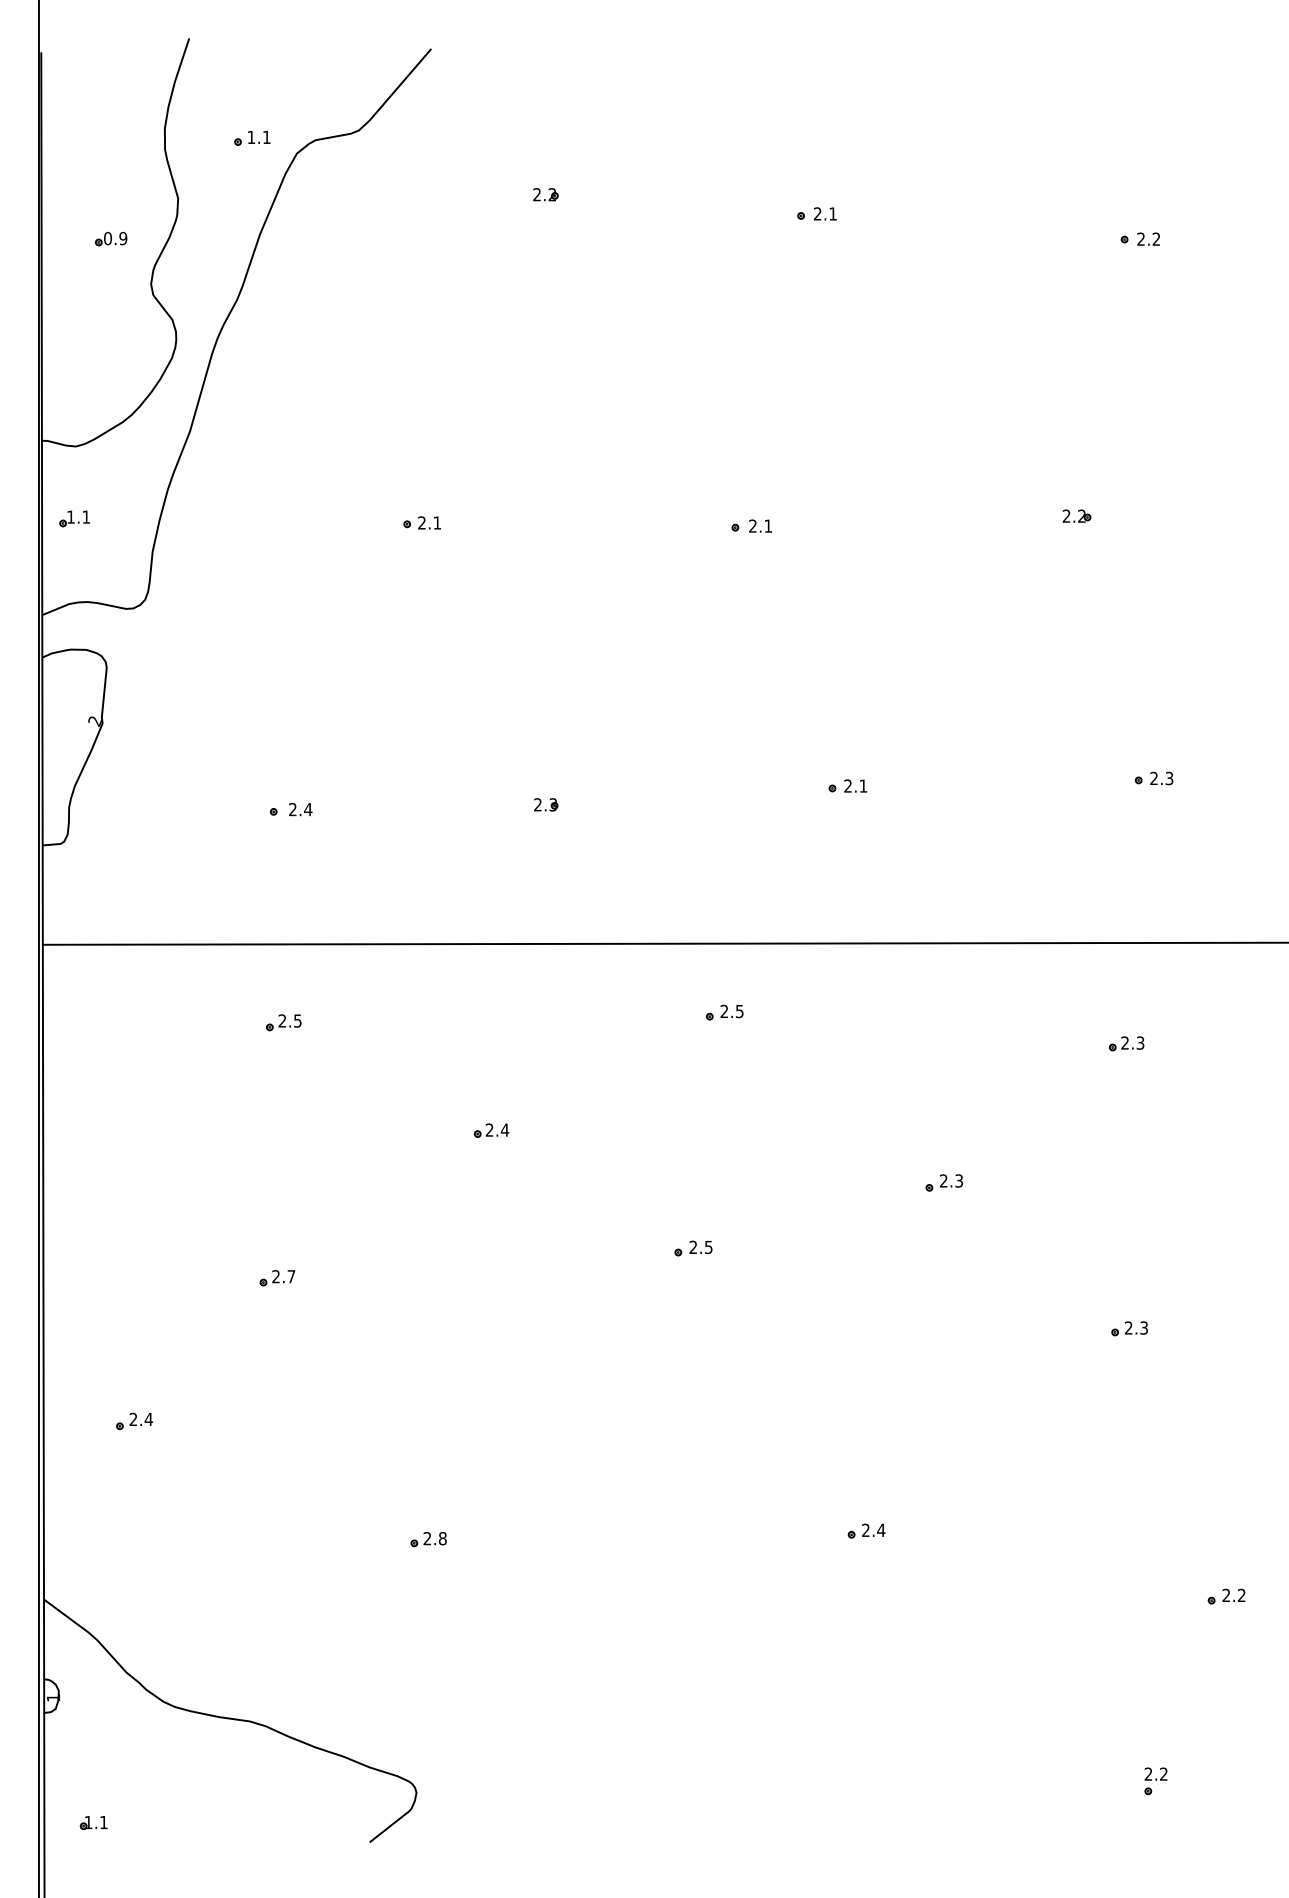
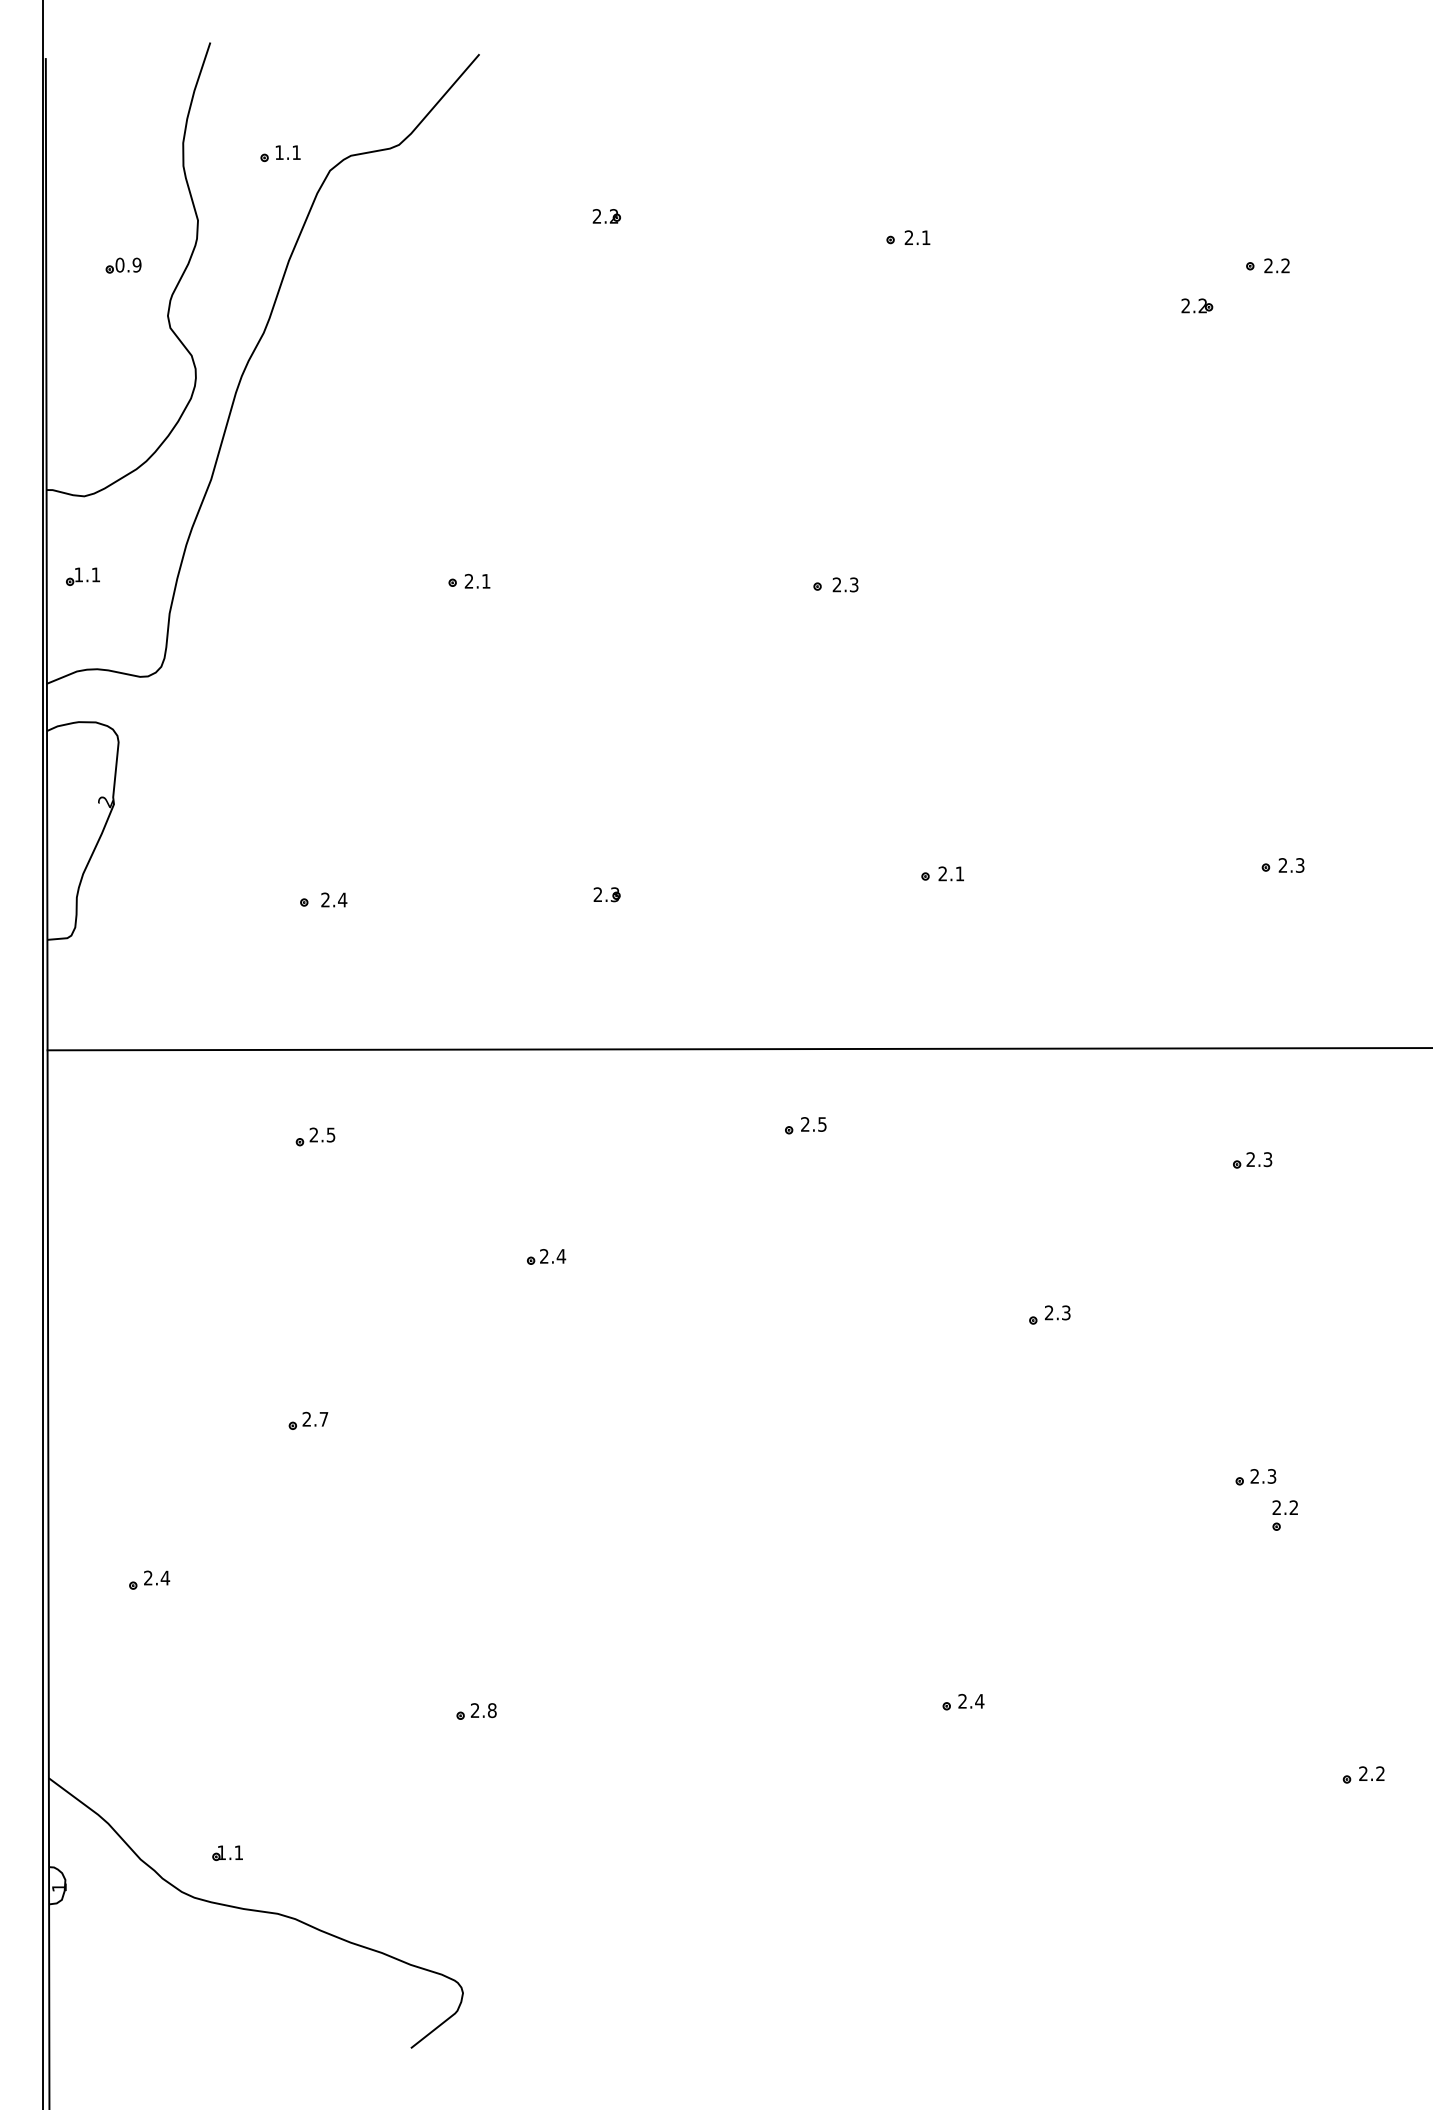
part: (1076, 515) -> (1196, 305), moved
text: (768, 525) -> (854, 584), 2.1 -> 2.3
part: (693, 1248) -> (770, 1387), removed
part: (1155, 1781) -> (1284, 1515), moved
part: (93, 1823) -> (227, 1853), moved

